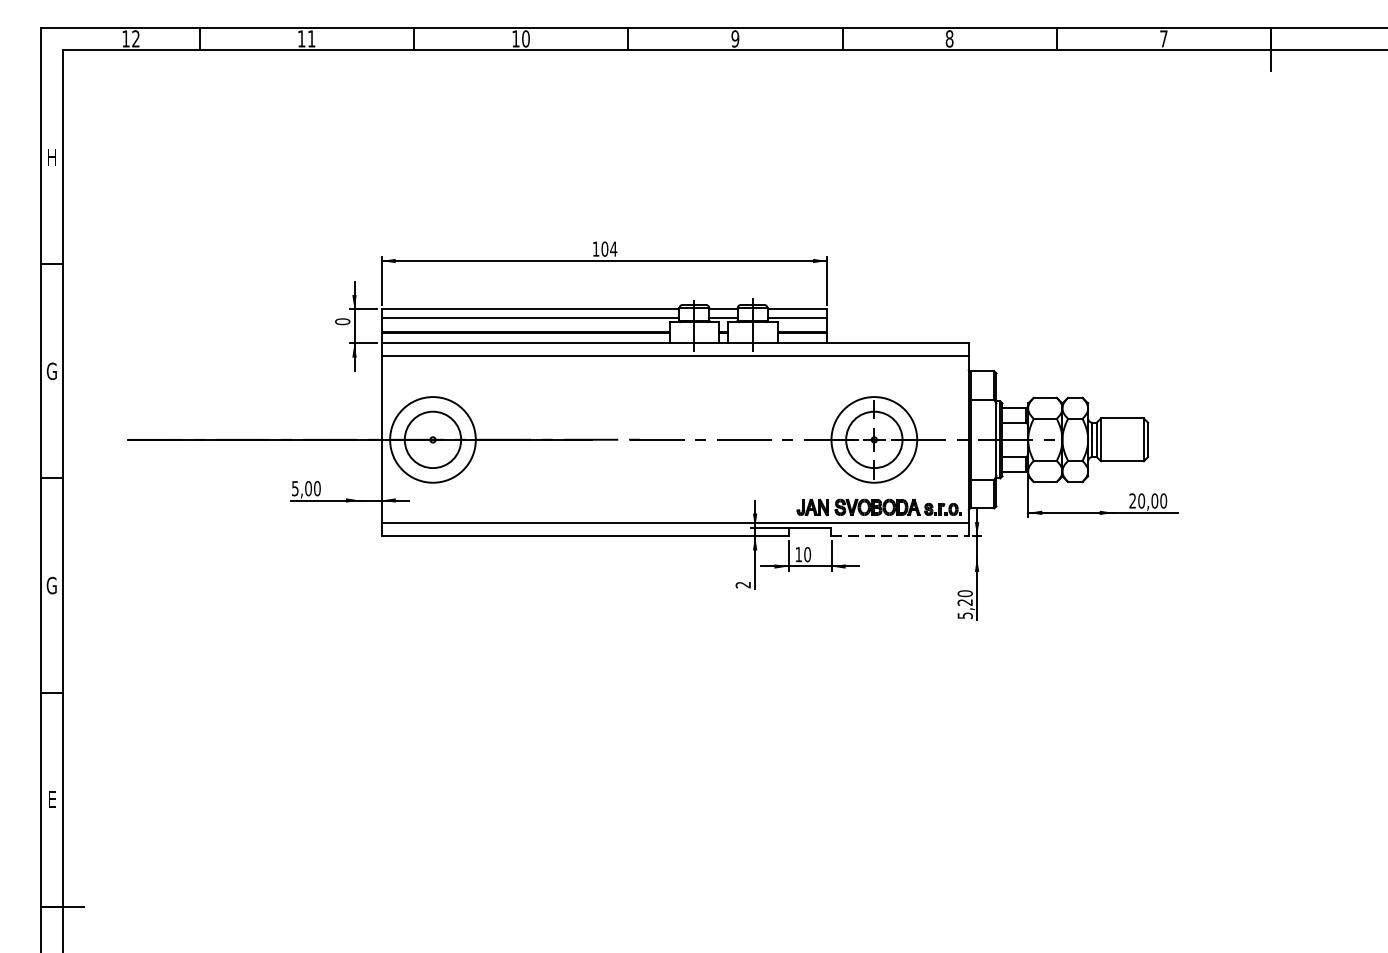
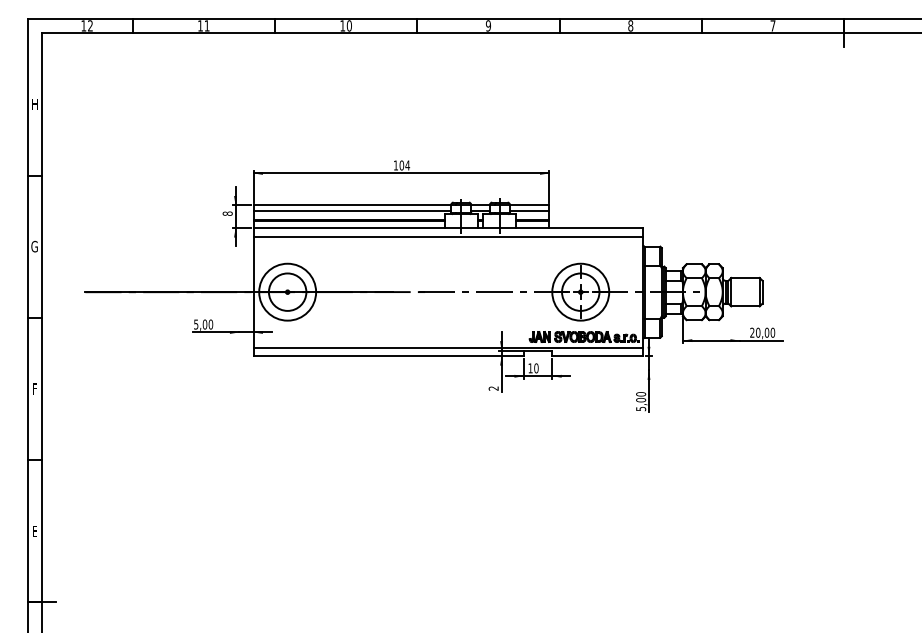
text: (342, 321) -> (227, 213), 0 -> 8
line: (899, 536) -> (597, 356), dashed -> solid
text: (51, 584) -> (34, 388), G -> F
text: (965, 601) -> (641, 399), 5,20 -> 5,00

